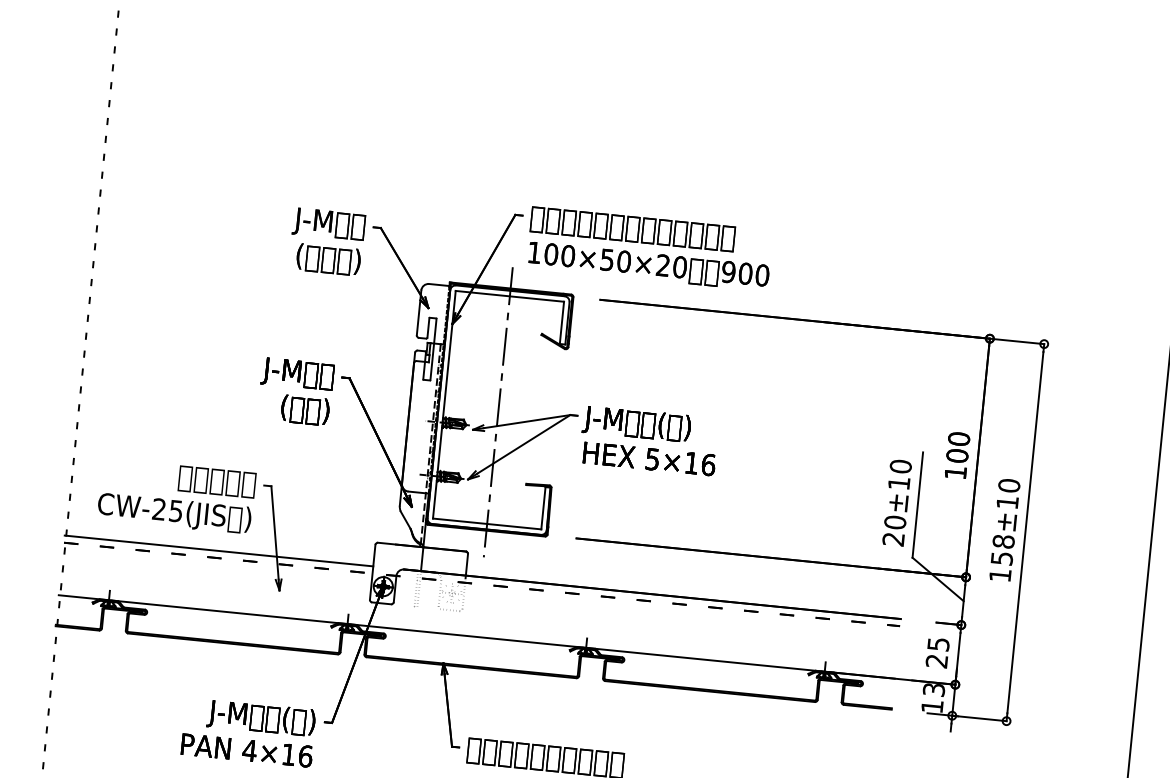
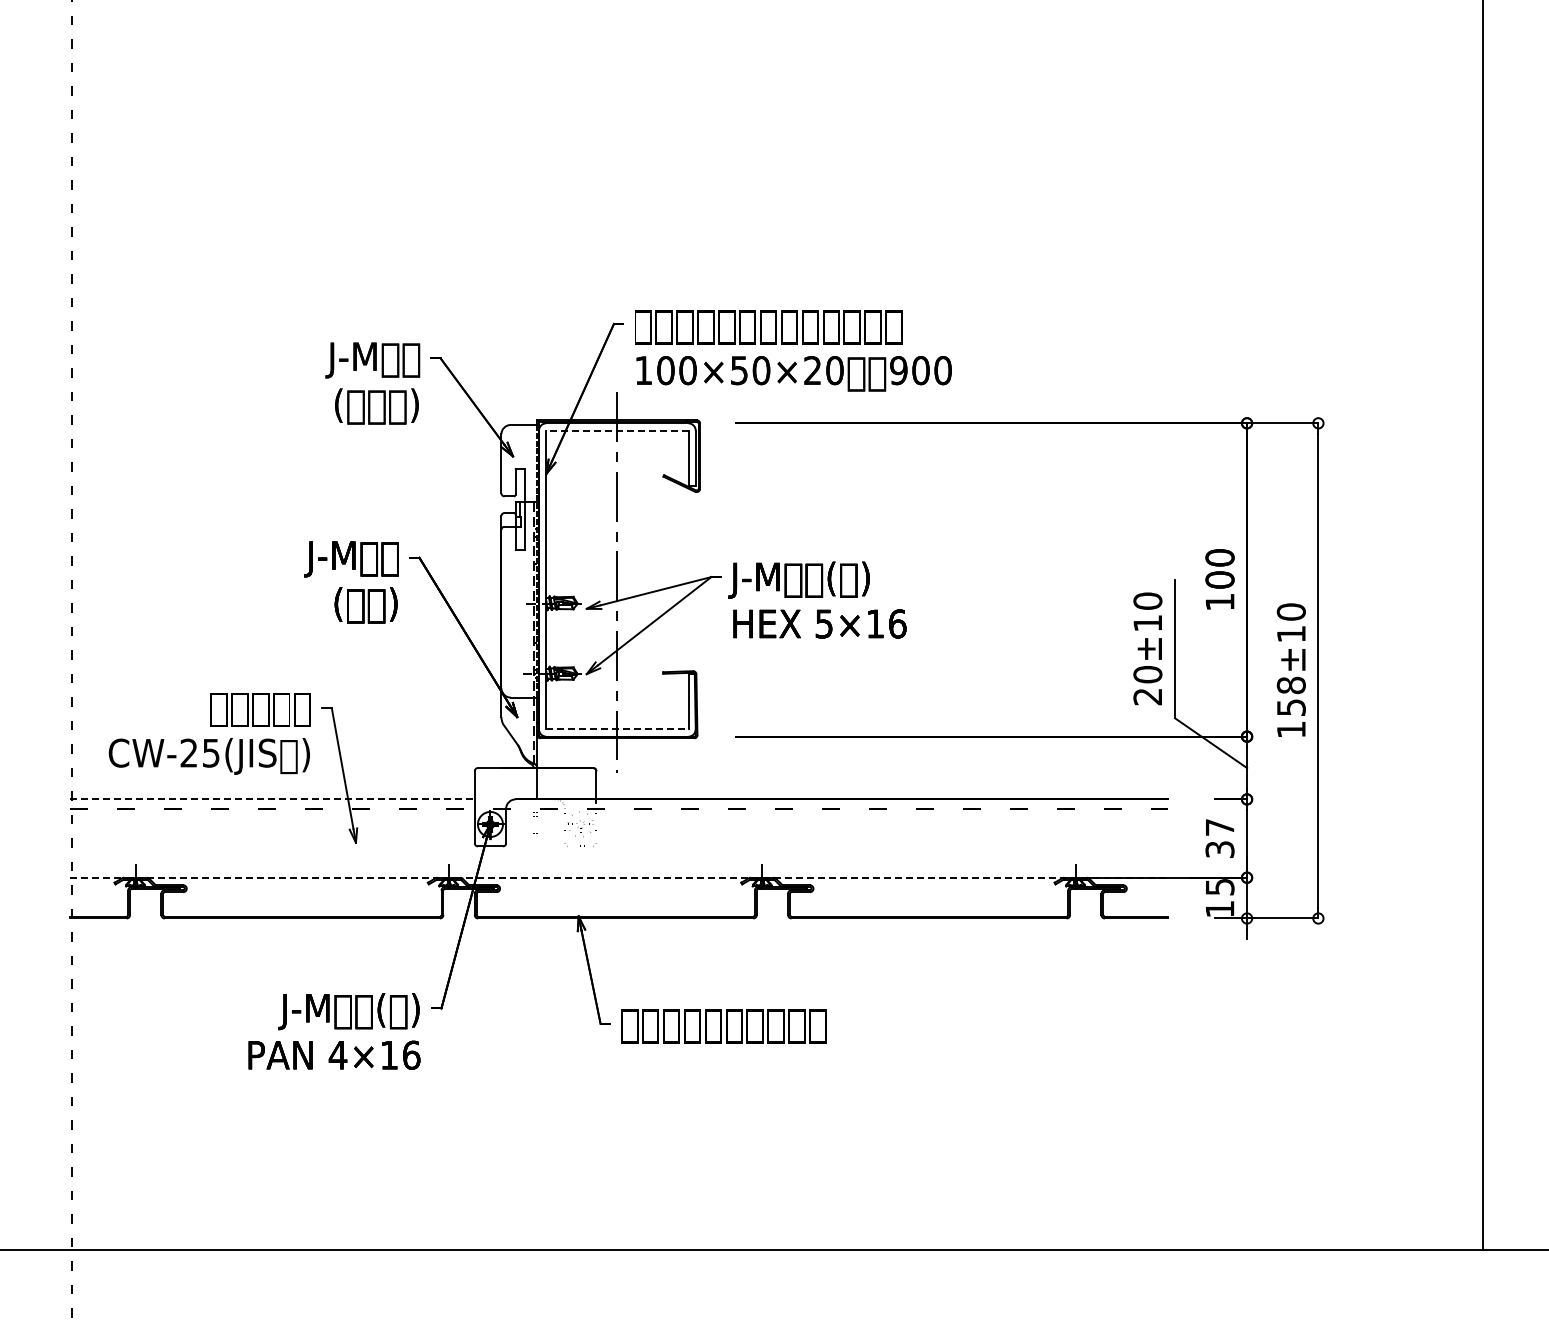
line: (509, 296) -> (616, 430), solid -> dashed
line: (487, 523) -> (617, 729), solid -> dashed
line: (219, 551) -> (272, 799), solid -> dashed
line: (476, 636) -> (618, 877), solid -> dashed
text: (937, 652) -> (1219, 838), 25 -> 37
text: (933, 689) -> (1219, 886), 13 -> 15

